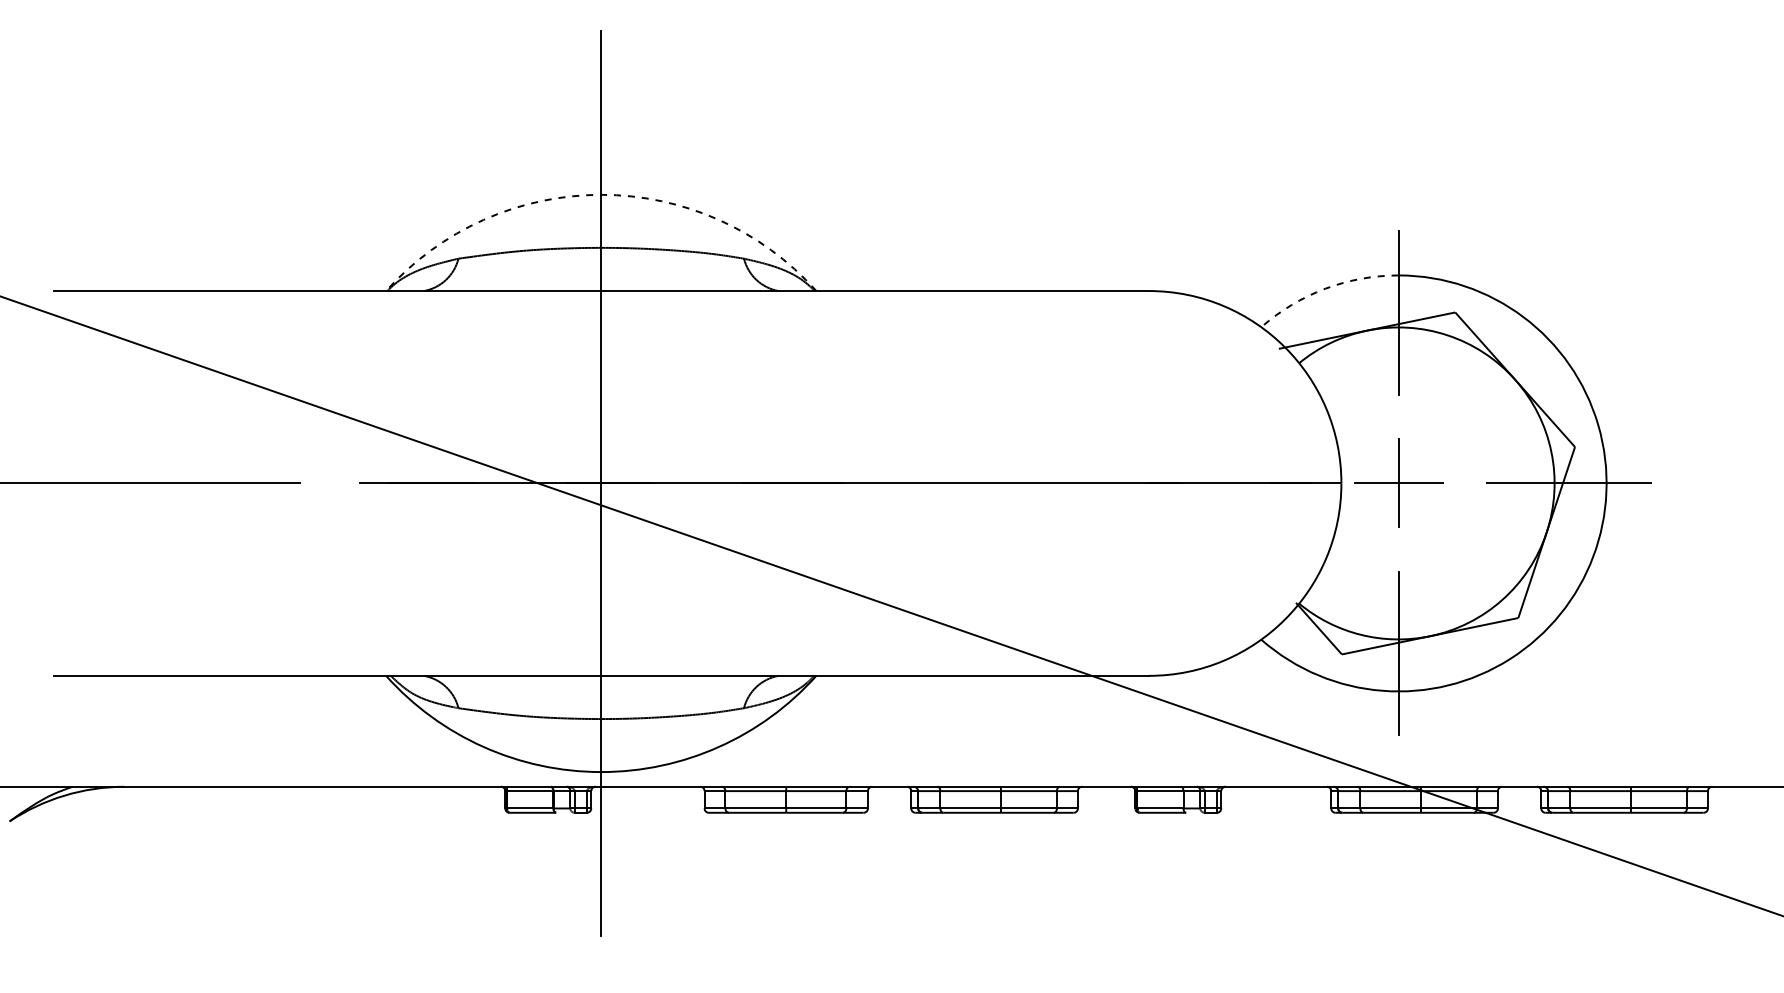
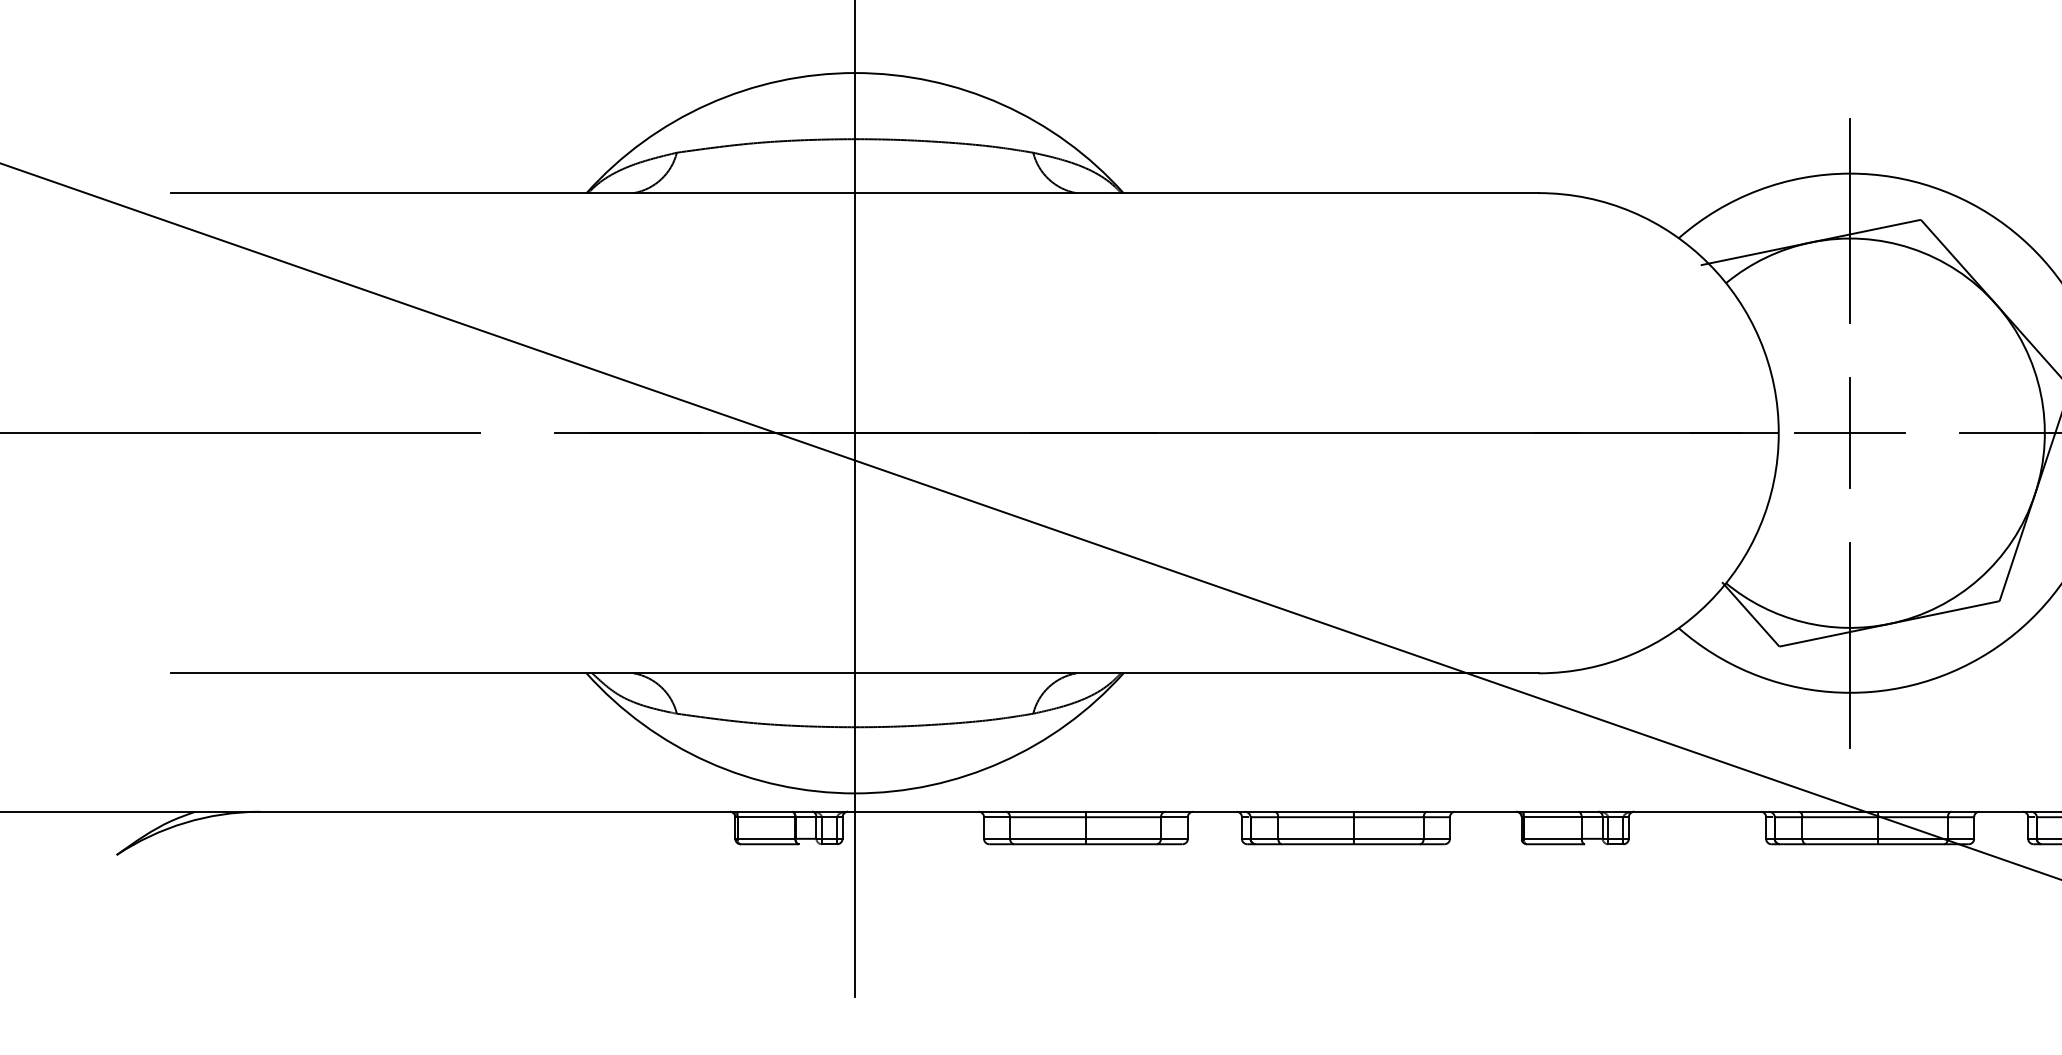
arc: (601, 194) -> (855, 72), dashed -> solid
arc: (1325, 288) -> (1758, 189), dashed -> solid

